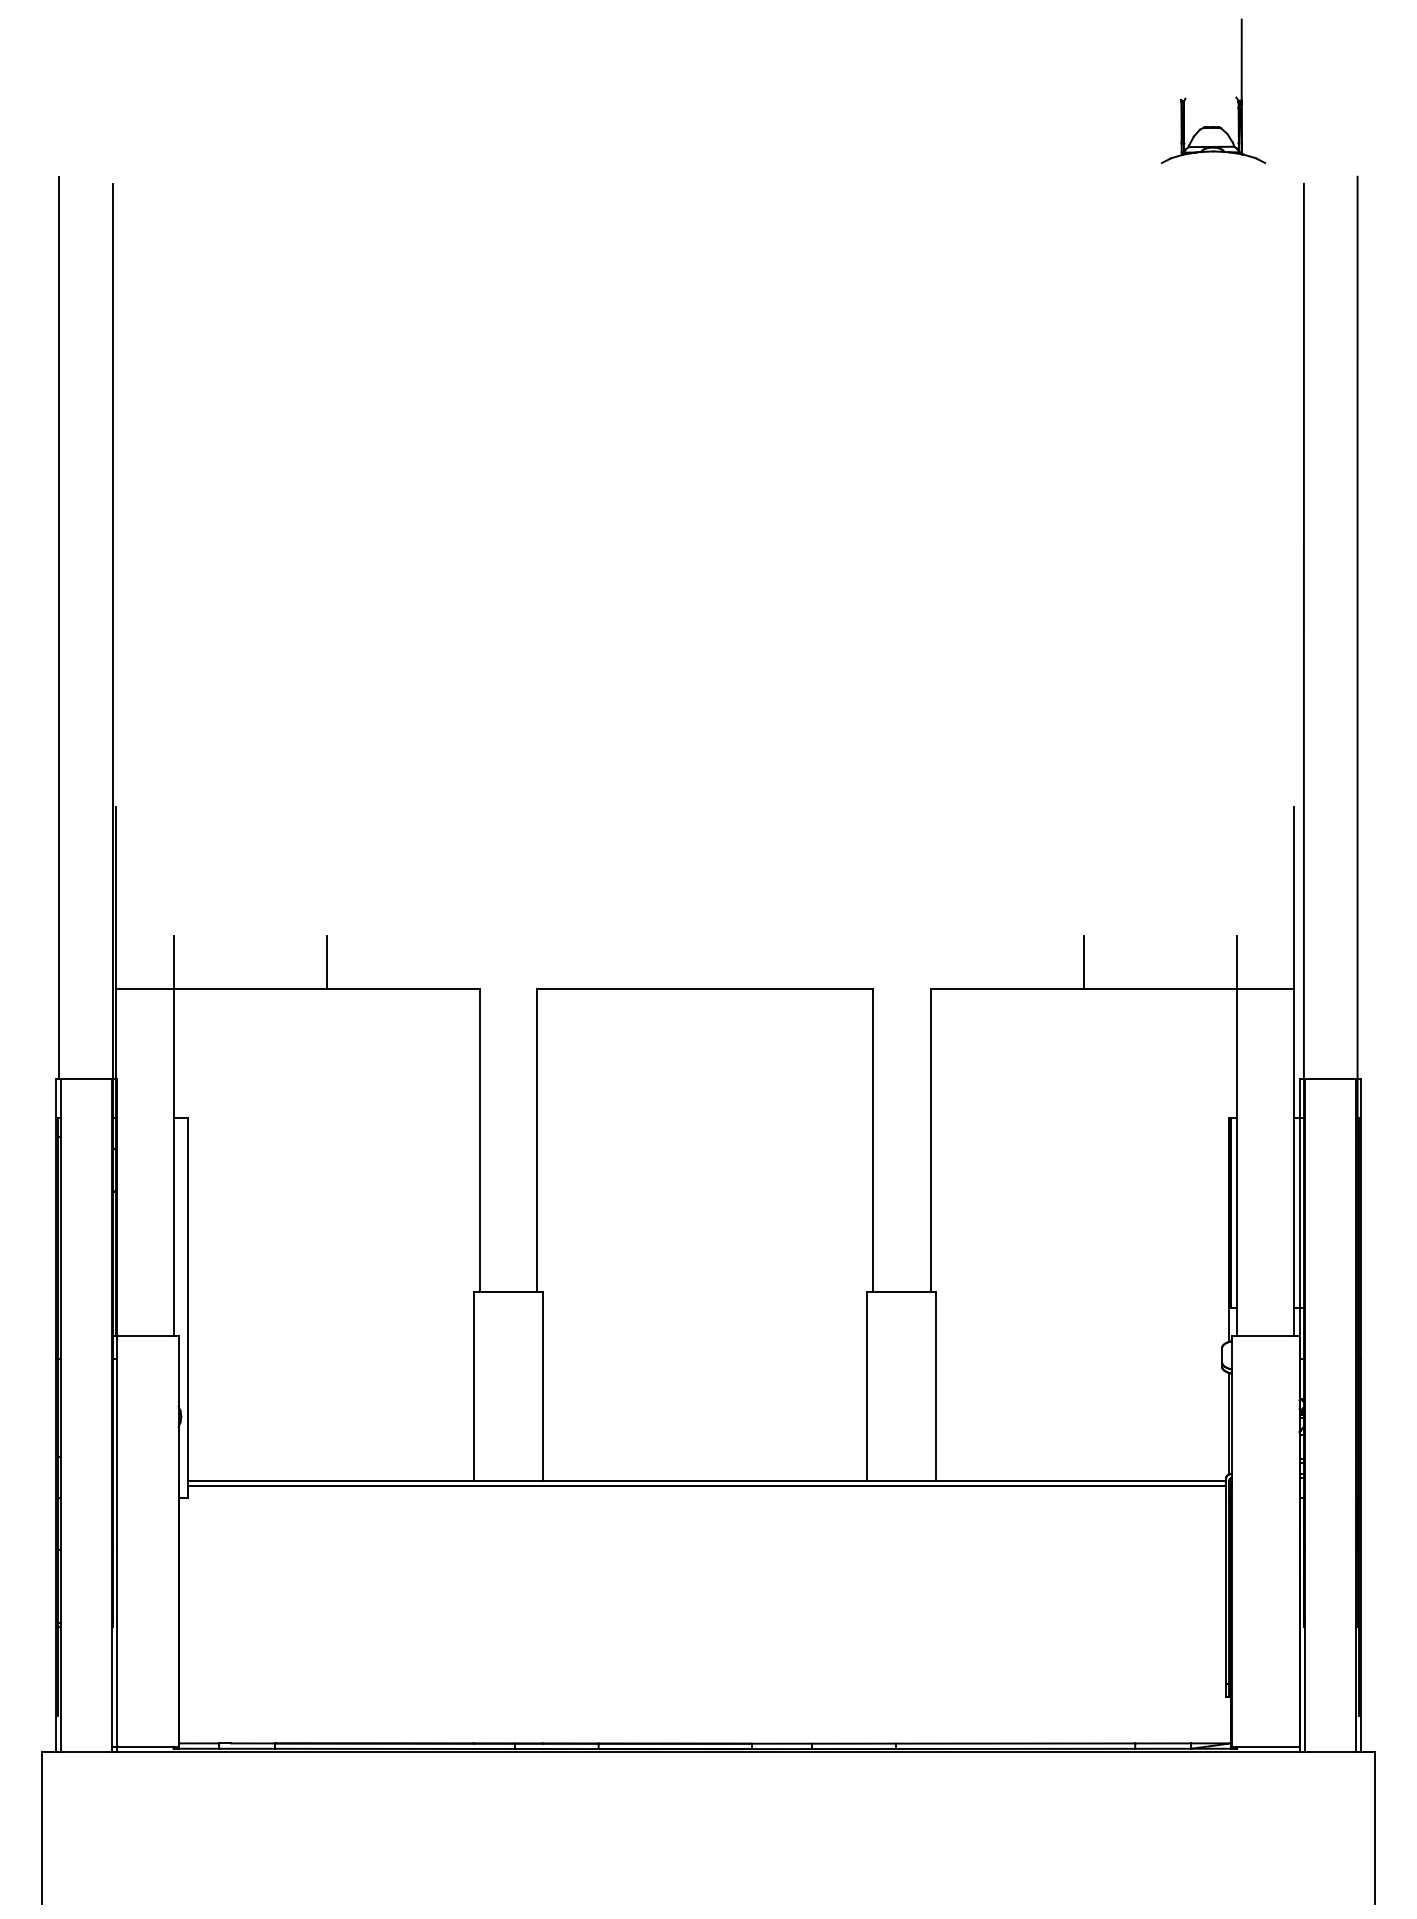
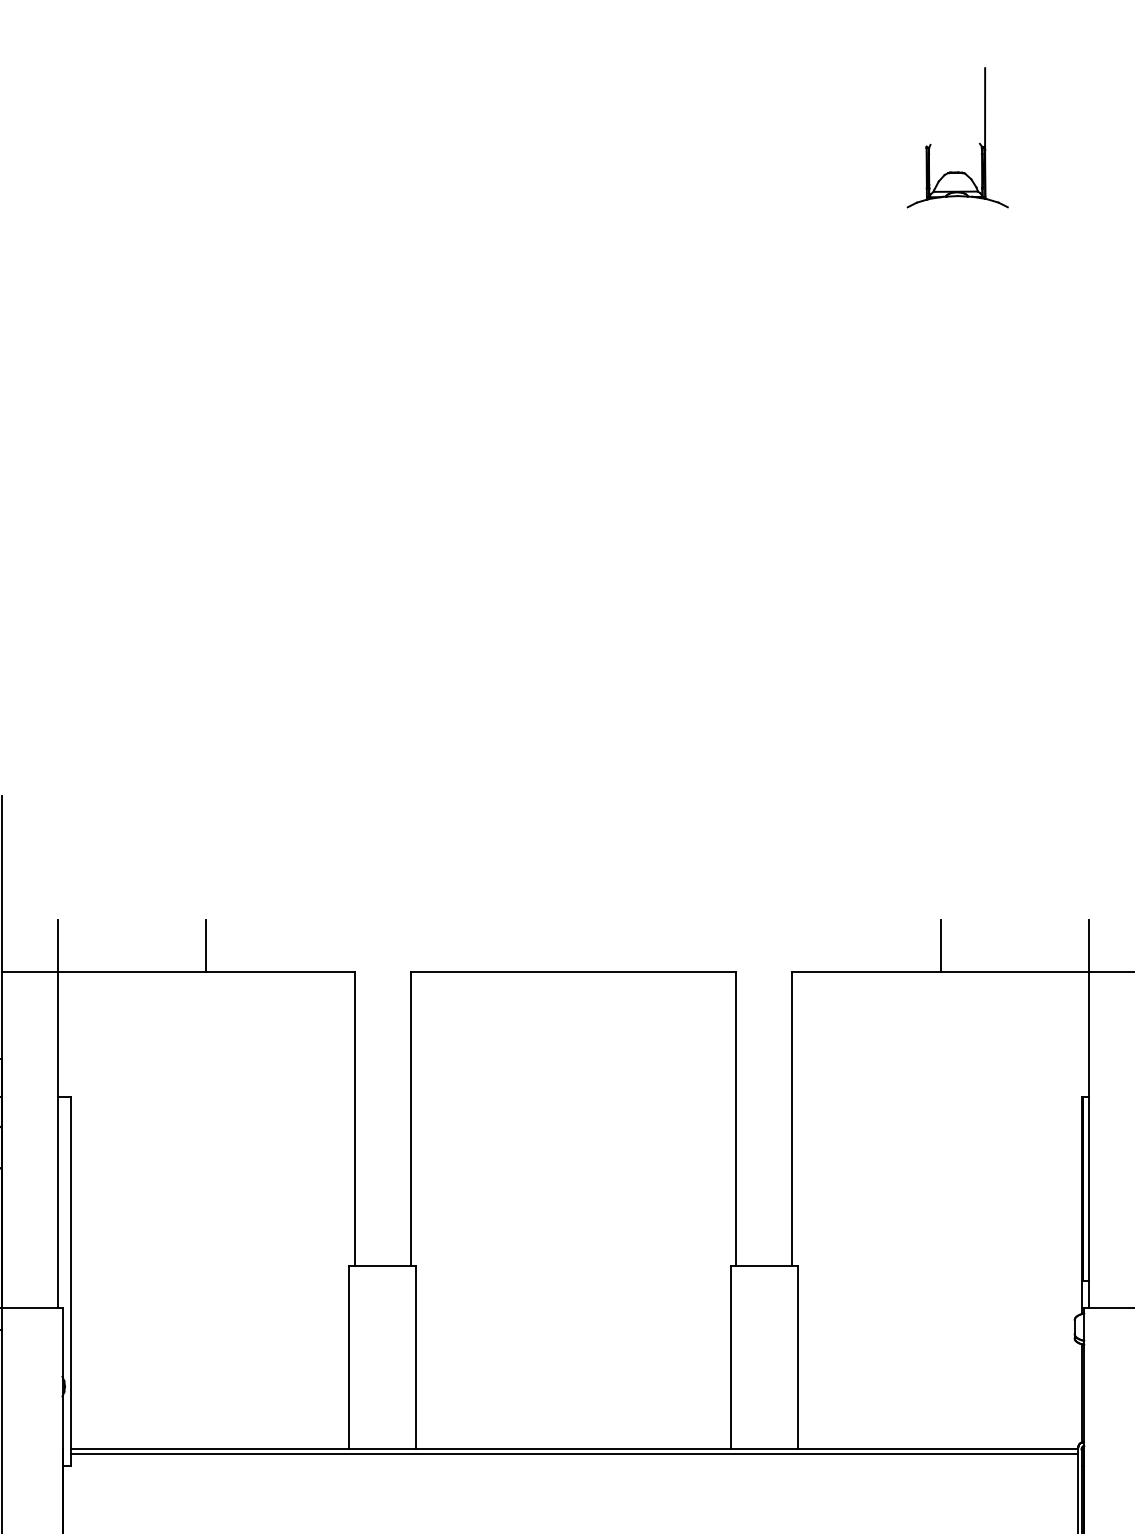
part: (1235, 97) -> (979, 143), moved

